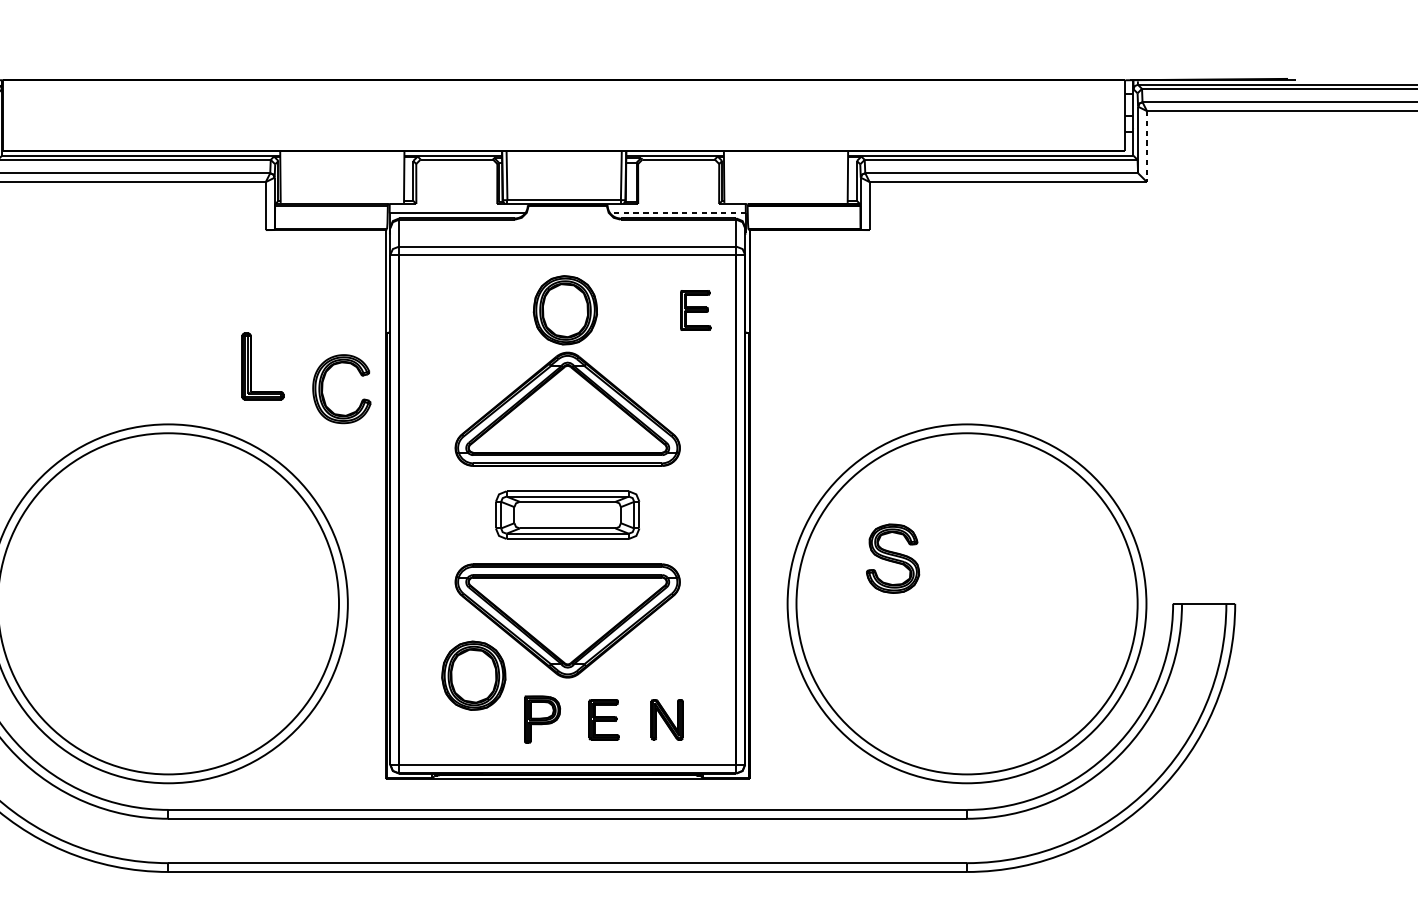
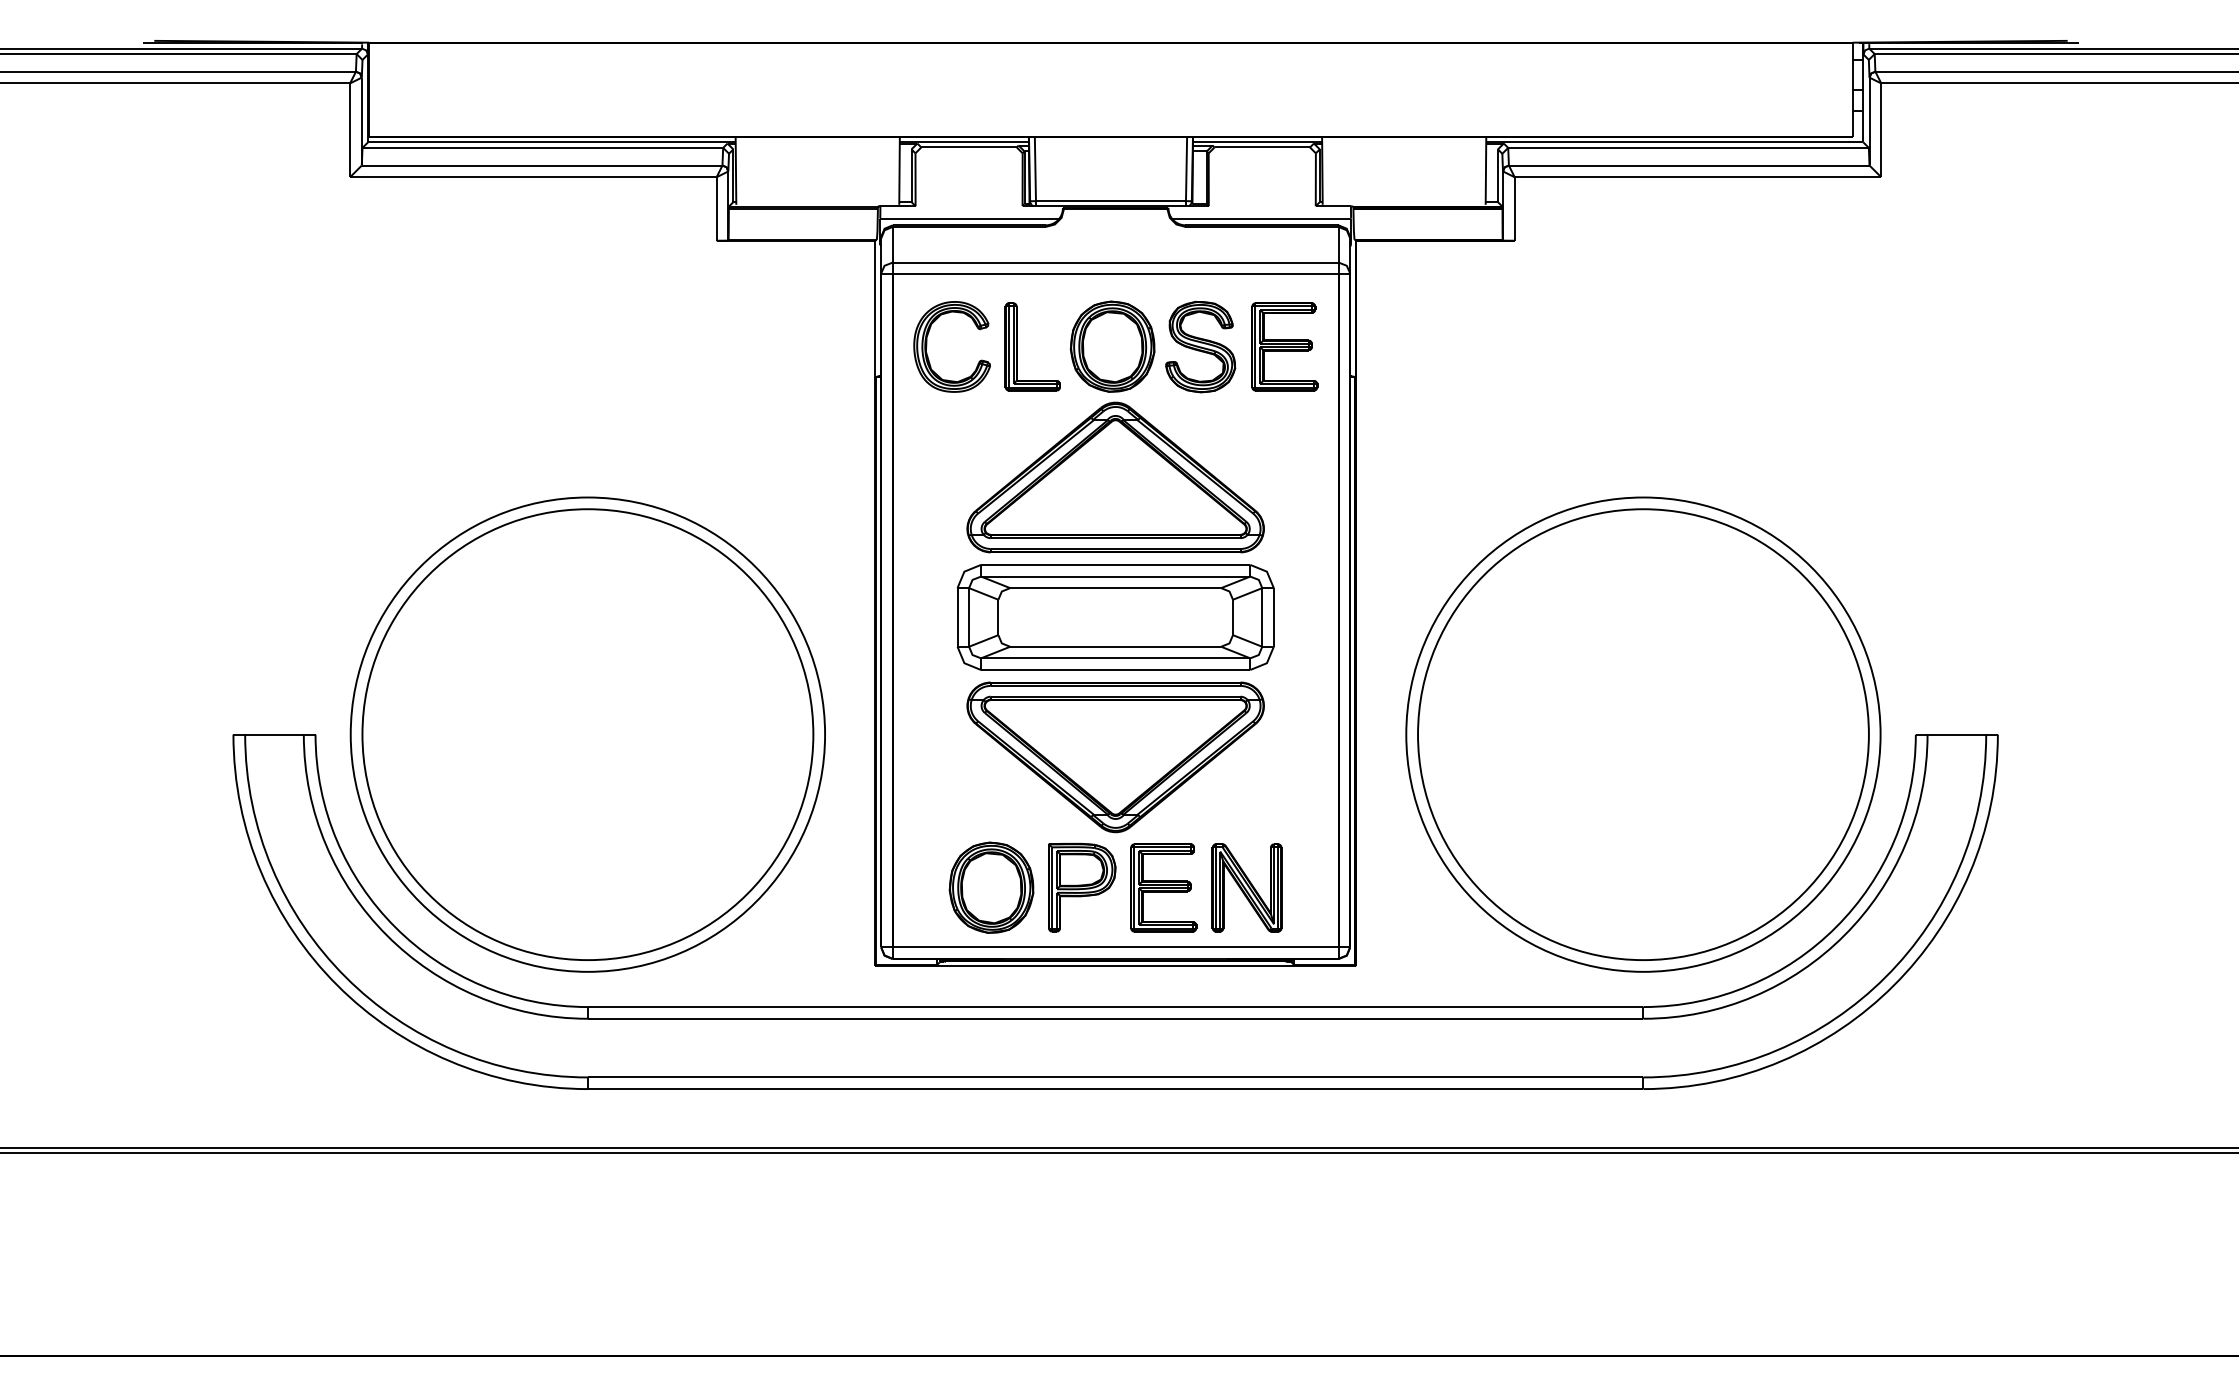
line: (1147, 146) -> (1881, 130), dashed -> solid
line: (678, 213) -> (1261, 218), dashed -> solid
part: (695, 310) -> (1284, 346), size x1.67
part: (251, 366) -> (1017, 346), moved
part: (323, 388) -> (927, 346), moved
part: (567, 515) -> (1115, 617), size x1.67
part: (892, 558) -> (1200, 346), moved
part: (473, 675) -> (991, 887), moved
part: (542, 719) -> (1082, 887), size x1.43
part: (603, 719) -> (1163, 887), size x1.67
part: (666, 719) -> (1246, 887), size x1.67

